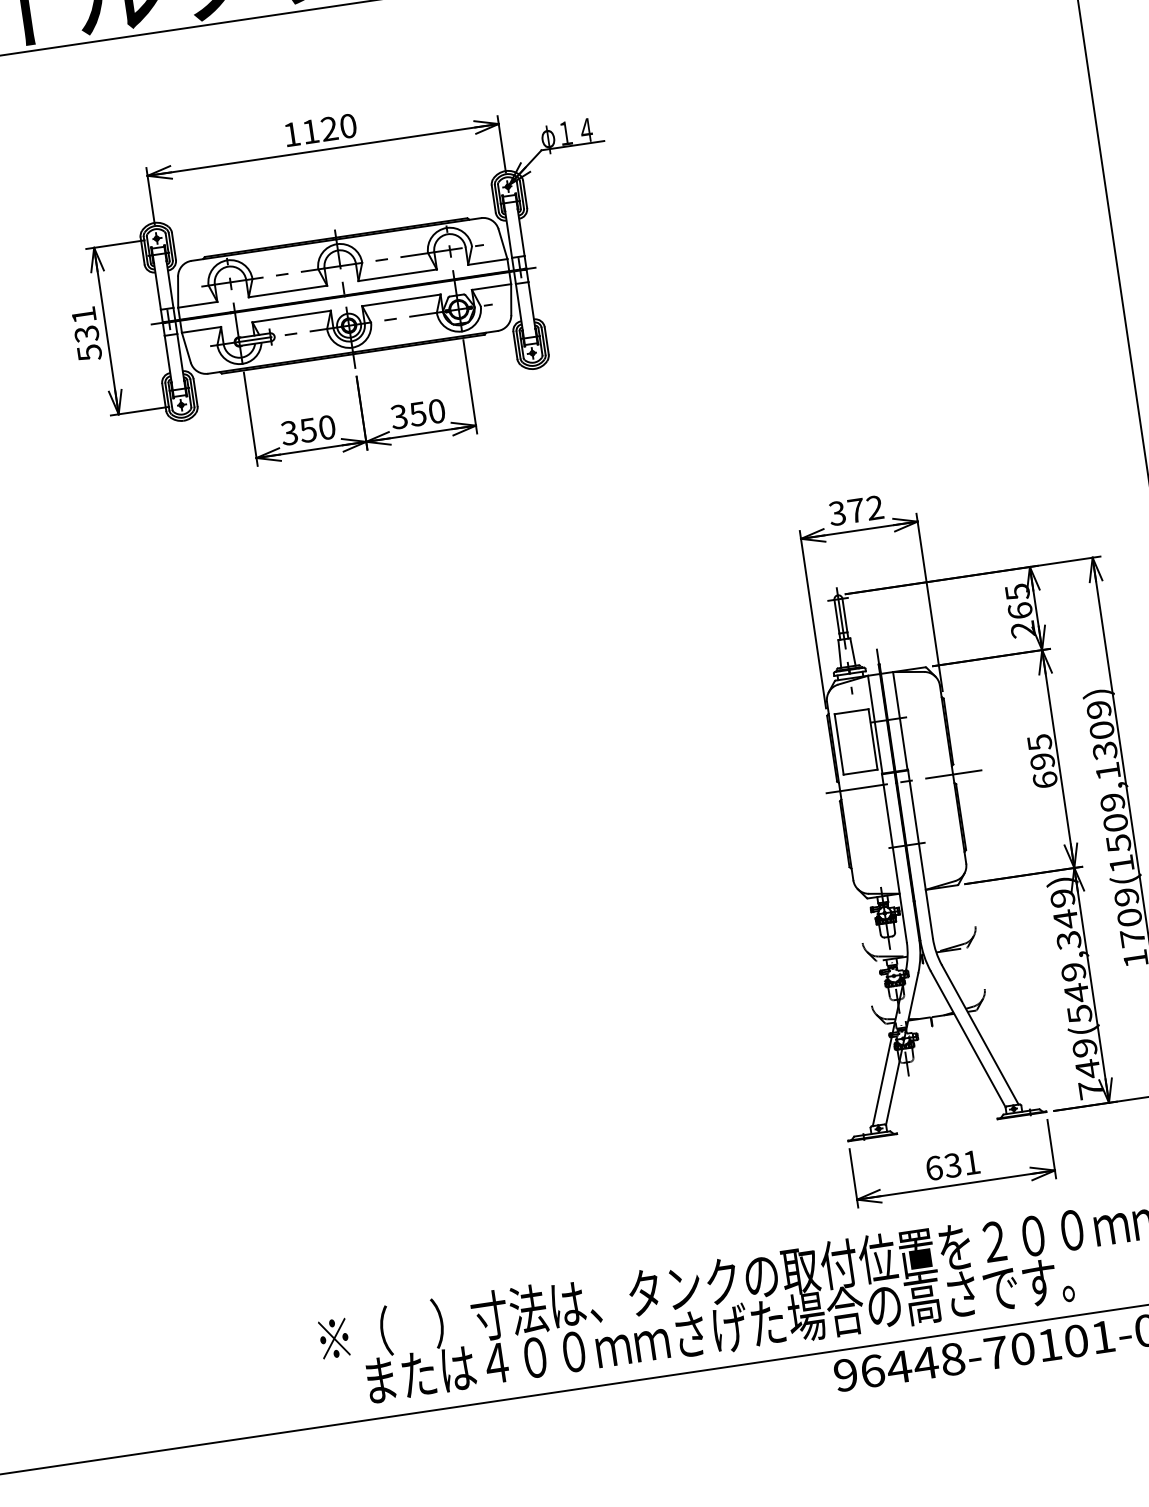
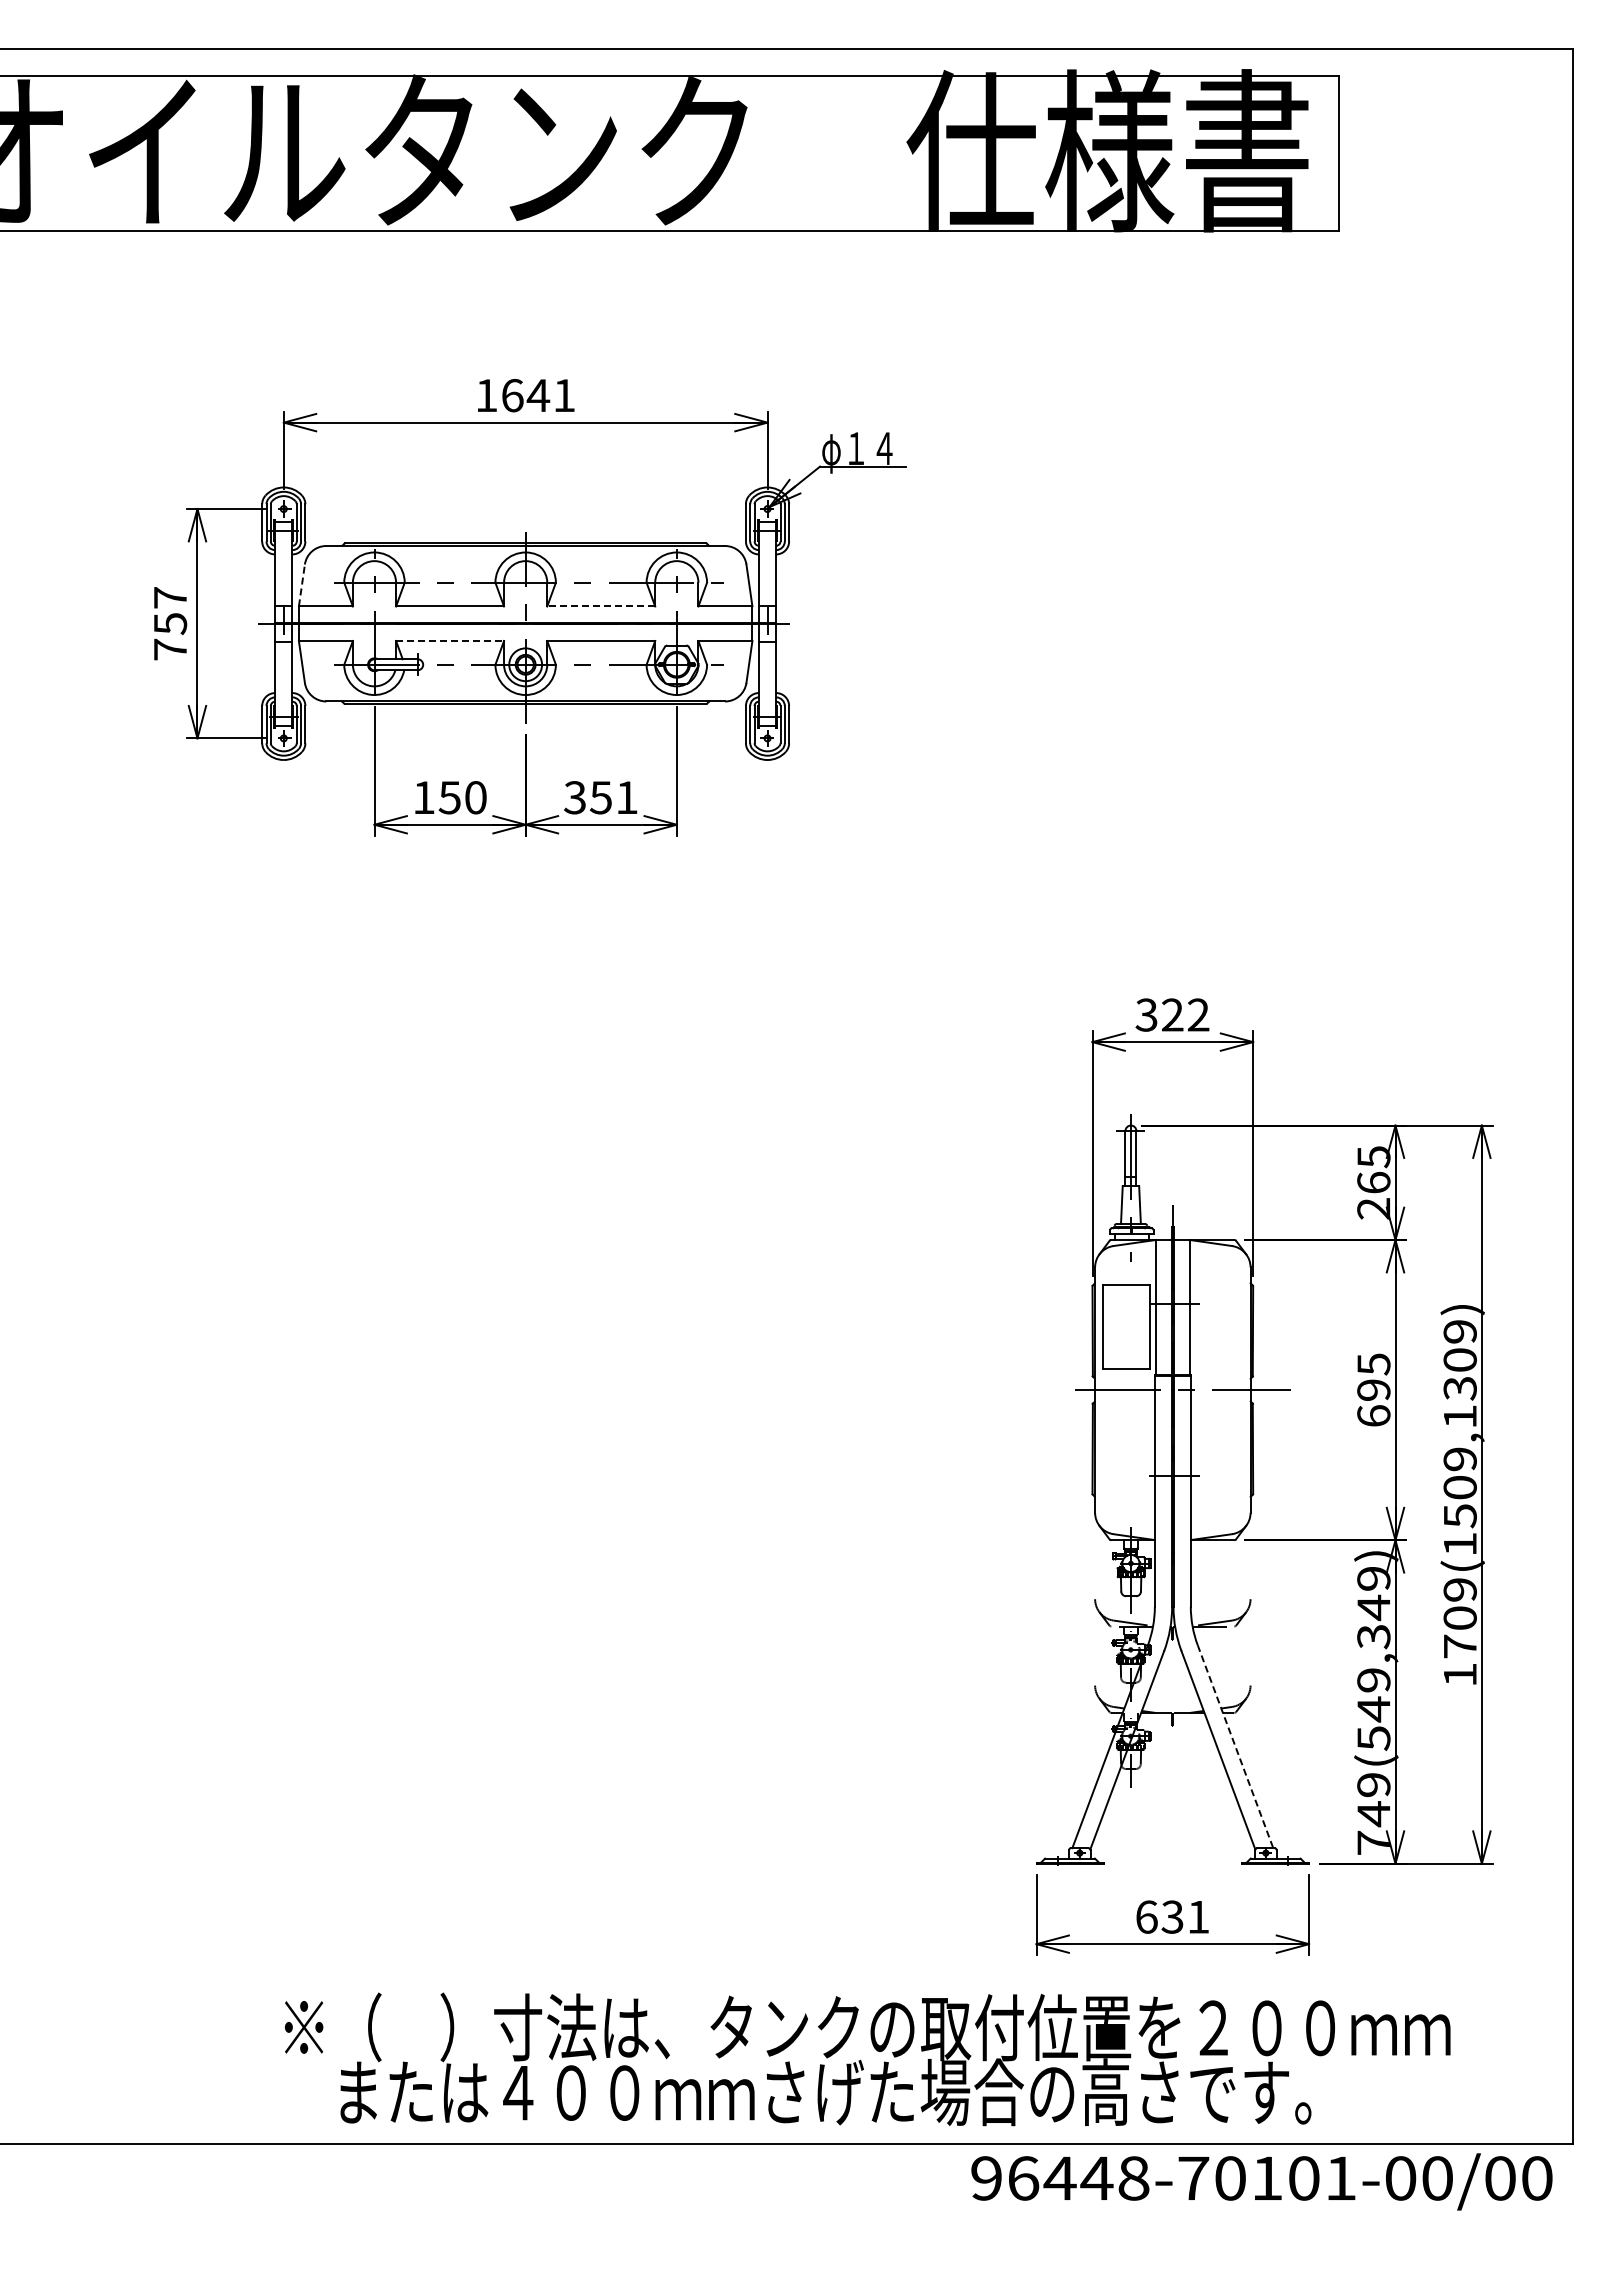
text: (329, 128) -> (538, 395), 1120 -> 1641
line: (397, 275) -> (601, 606), solid -> dashed
line: (177, 291) -> (301, 584), solid -> dashed
line: (292, 316) -> (450, 641), solid -> dashed
text: (86, 333) -> (170, 623), 531 -> 757
text: (436, 411) -> (626, 797), 350 -> 351
text: (289, 433) -> (423, 797), 350 -> 150
text: (856, 510) -> (1172, 1014), 372 -> 322
line: (980, 1035) -> (1235, 1747), solid -> dashed

